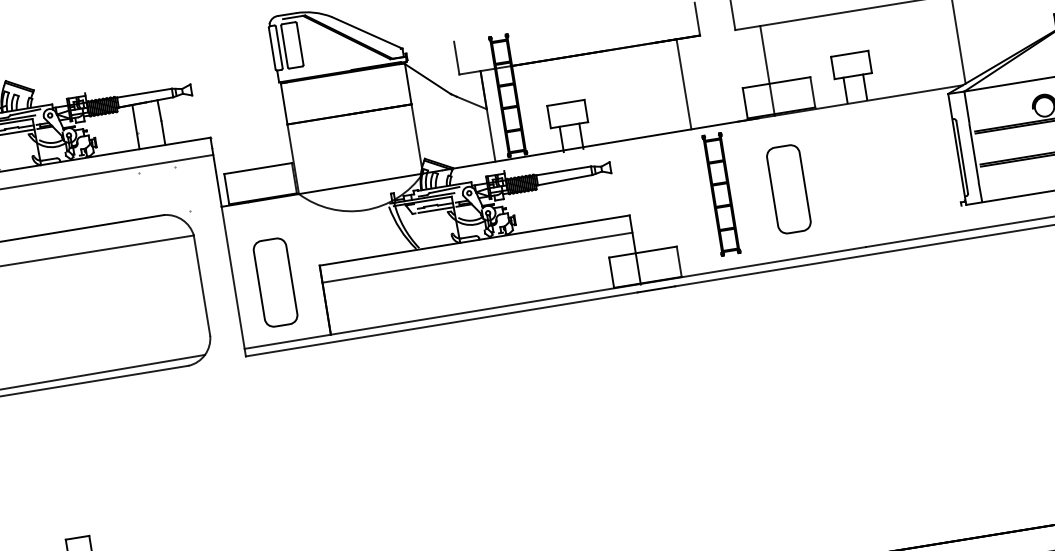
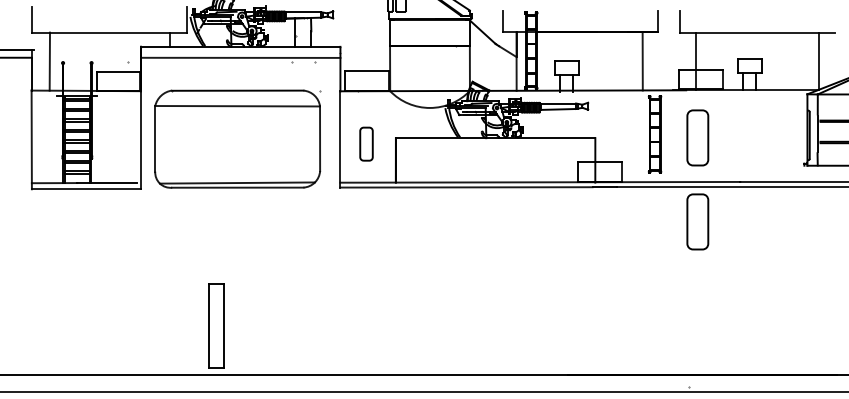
line: (477, 258) -> (495, 149), removed
part: (275, 281) -> (366, 143), size x0.6
part: (809, 319) -> (697, 221), added

